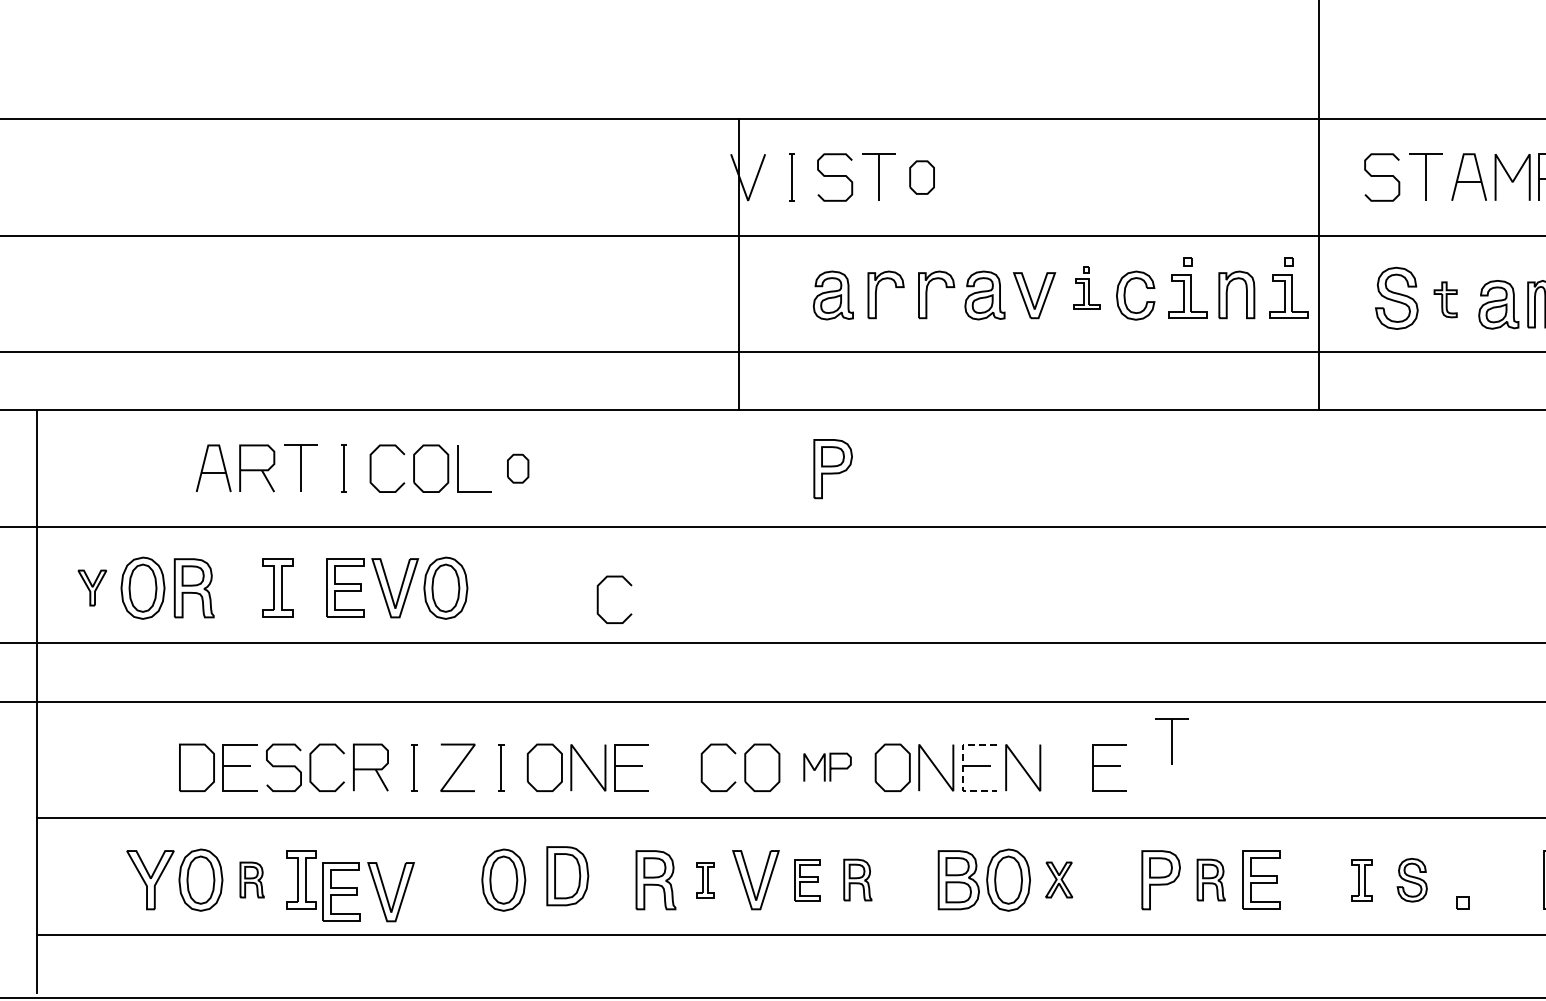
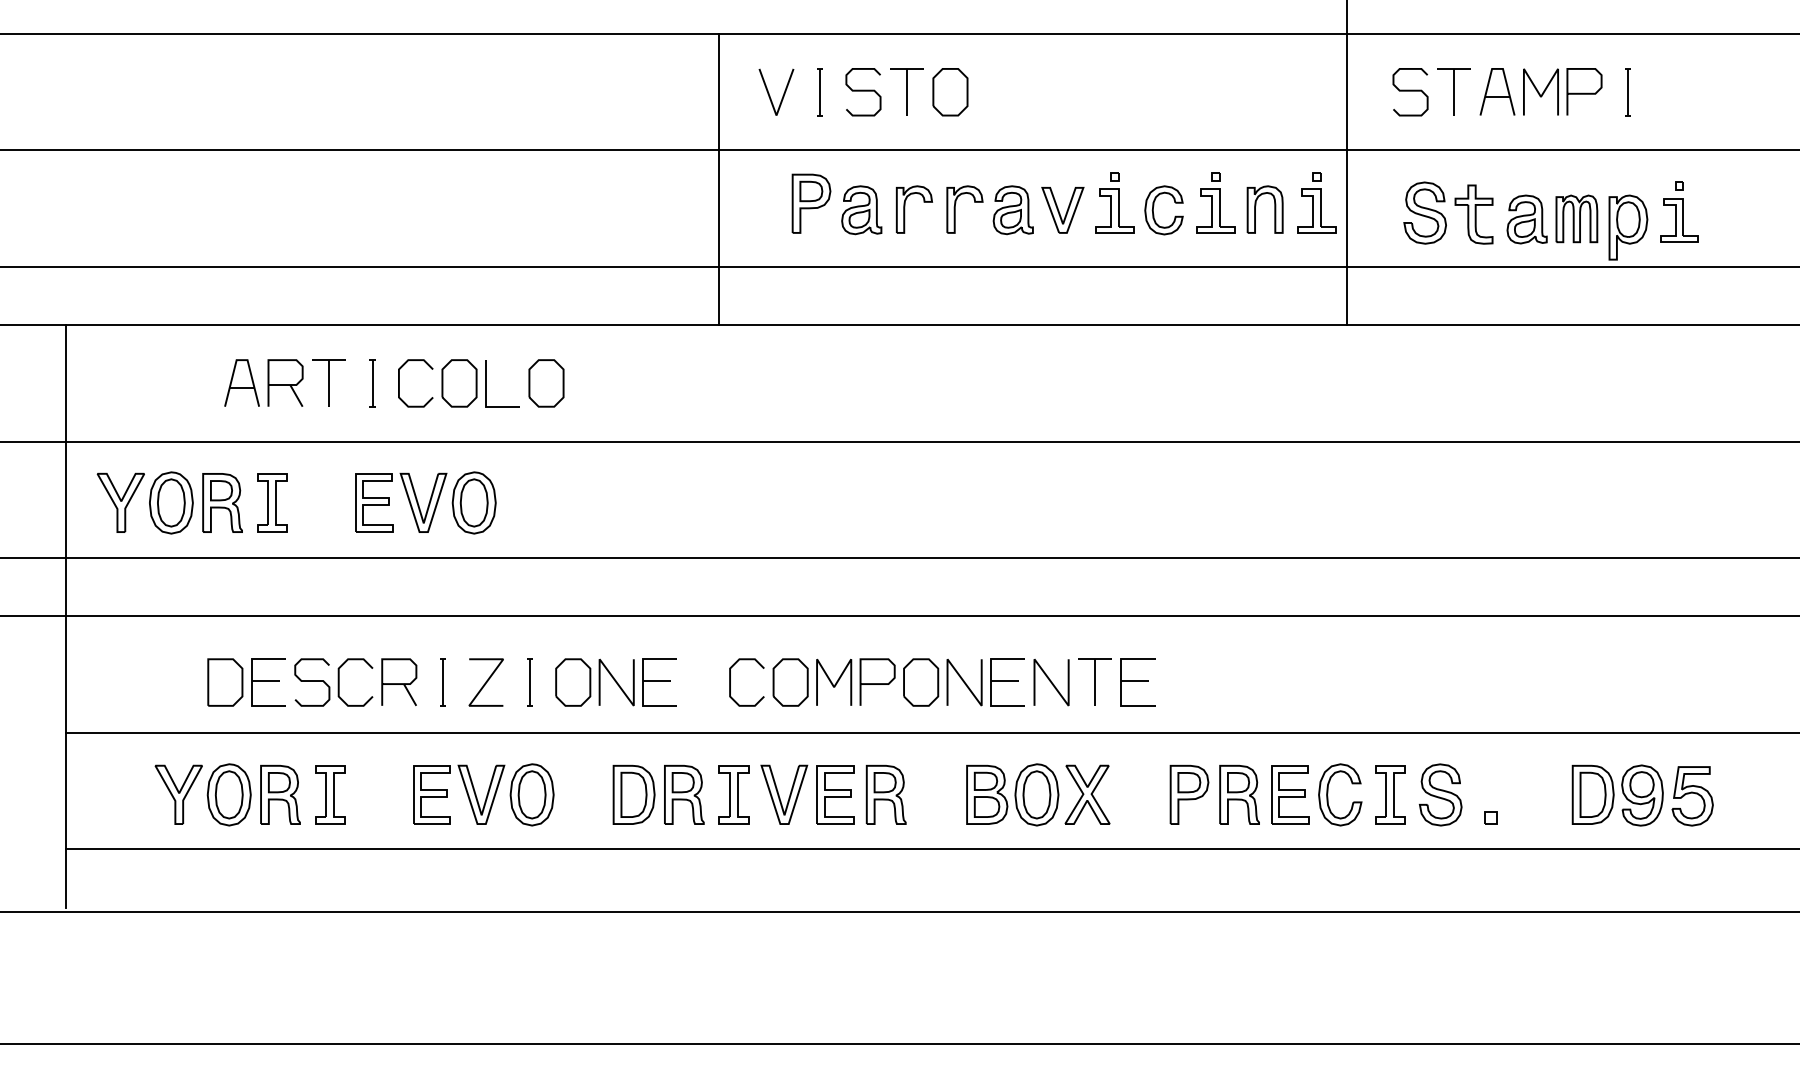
part: (922, 177) -> (950, 92), size x1.43
line: (739, 264) -> (719, 179), moved
part: (1086, 287) -> (1114, 202), size x1.43
part: (1445, 299) -> (1473, 214), size x1.67
part: (518, 468) -> (546, 383), size x1.67
part: (833, 468) -> (811, 203), moved
part: (92, 587) -> (120, 502), size x1.67
part: (278, 587) -> (272, 502), moved
curve: (598, 599) -> (626, 514), removed
part: (1171, 740) -> (1094, 681), moved
part: (827, 766) -> (855, 681), size x1.67
line: (963, 768) -> (991, 683), dashed -> solid
part: (567, 875) -> (633, 794), moved
part: (1300, 878) -> (1328, 793), added
part: (252, 879) -> (280, 794), size x1.67
part: (705, 879) -> (733, 794), size x1.67
part: (807, 879) -> (835, 794), size x1.43
part: (857, 879) -> (885, 794), size x1.43
part: (1059, 879) -> (1087, 794), size x1.67
part: (1211, 879) -> (1239, 794), size x1.43
part: (1362, 879) -> (1390, 794), size x1.43
part: (1412, 879) -> (1440, 794), size x1.43
part: (376, 890) -> (466, 793), moved

